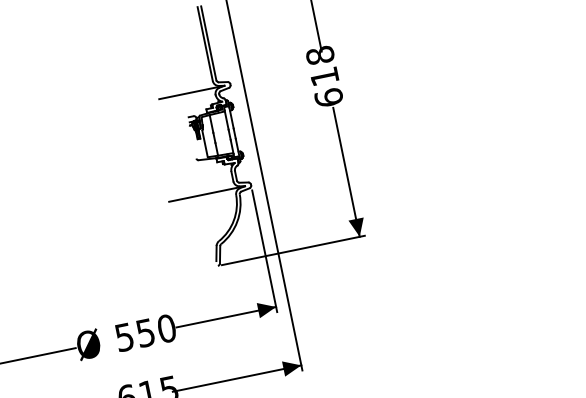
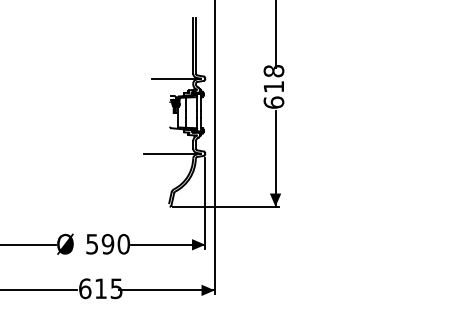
text: (144, 332) -> (107, 243), 550 -> 590

